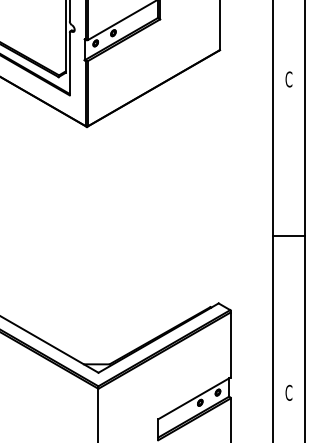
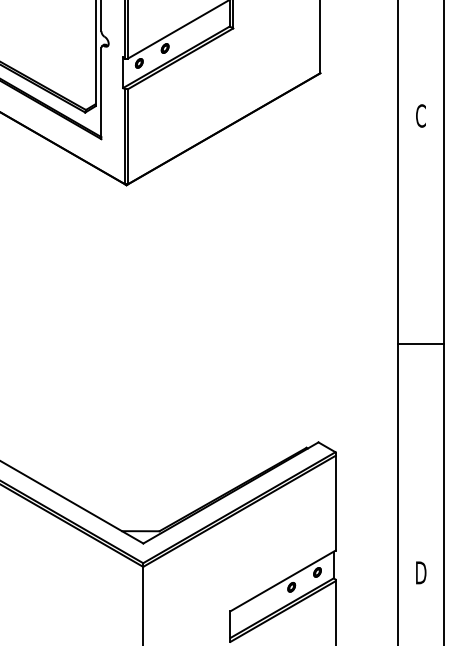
text: (288, 392) -> (420, 572), C -> D

